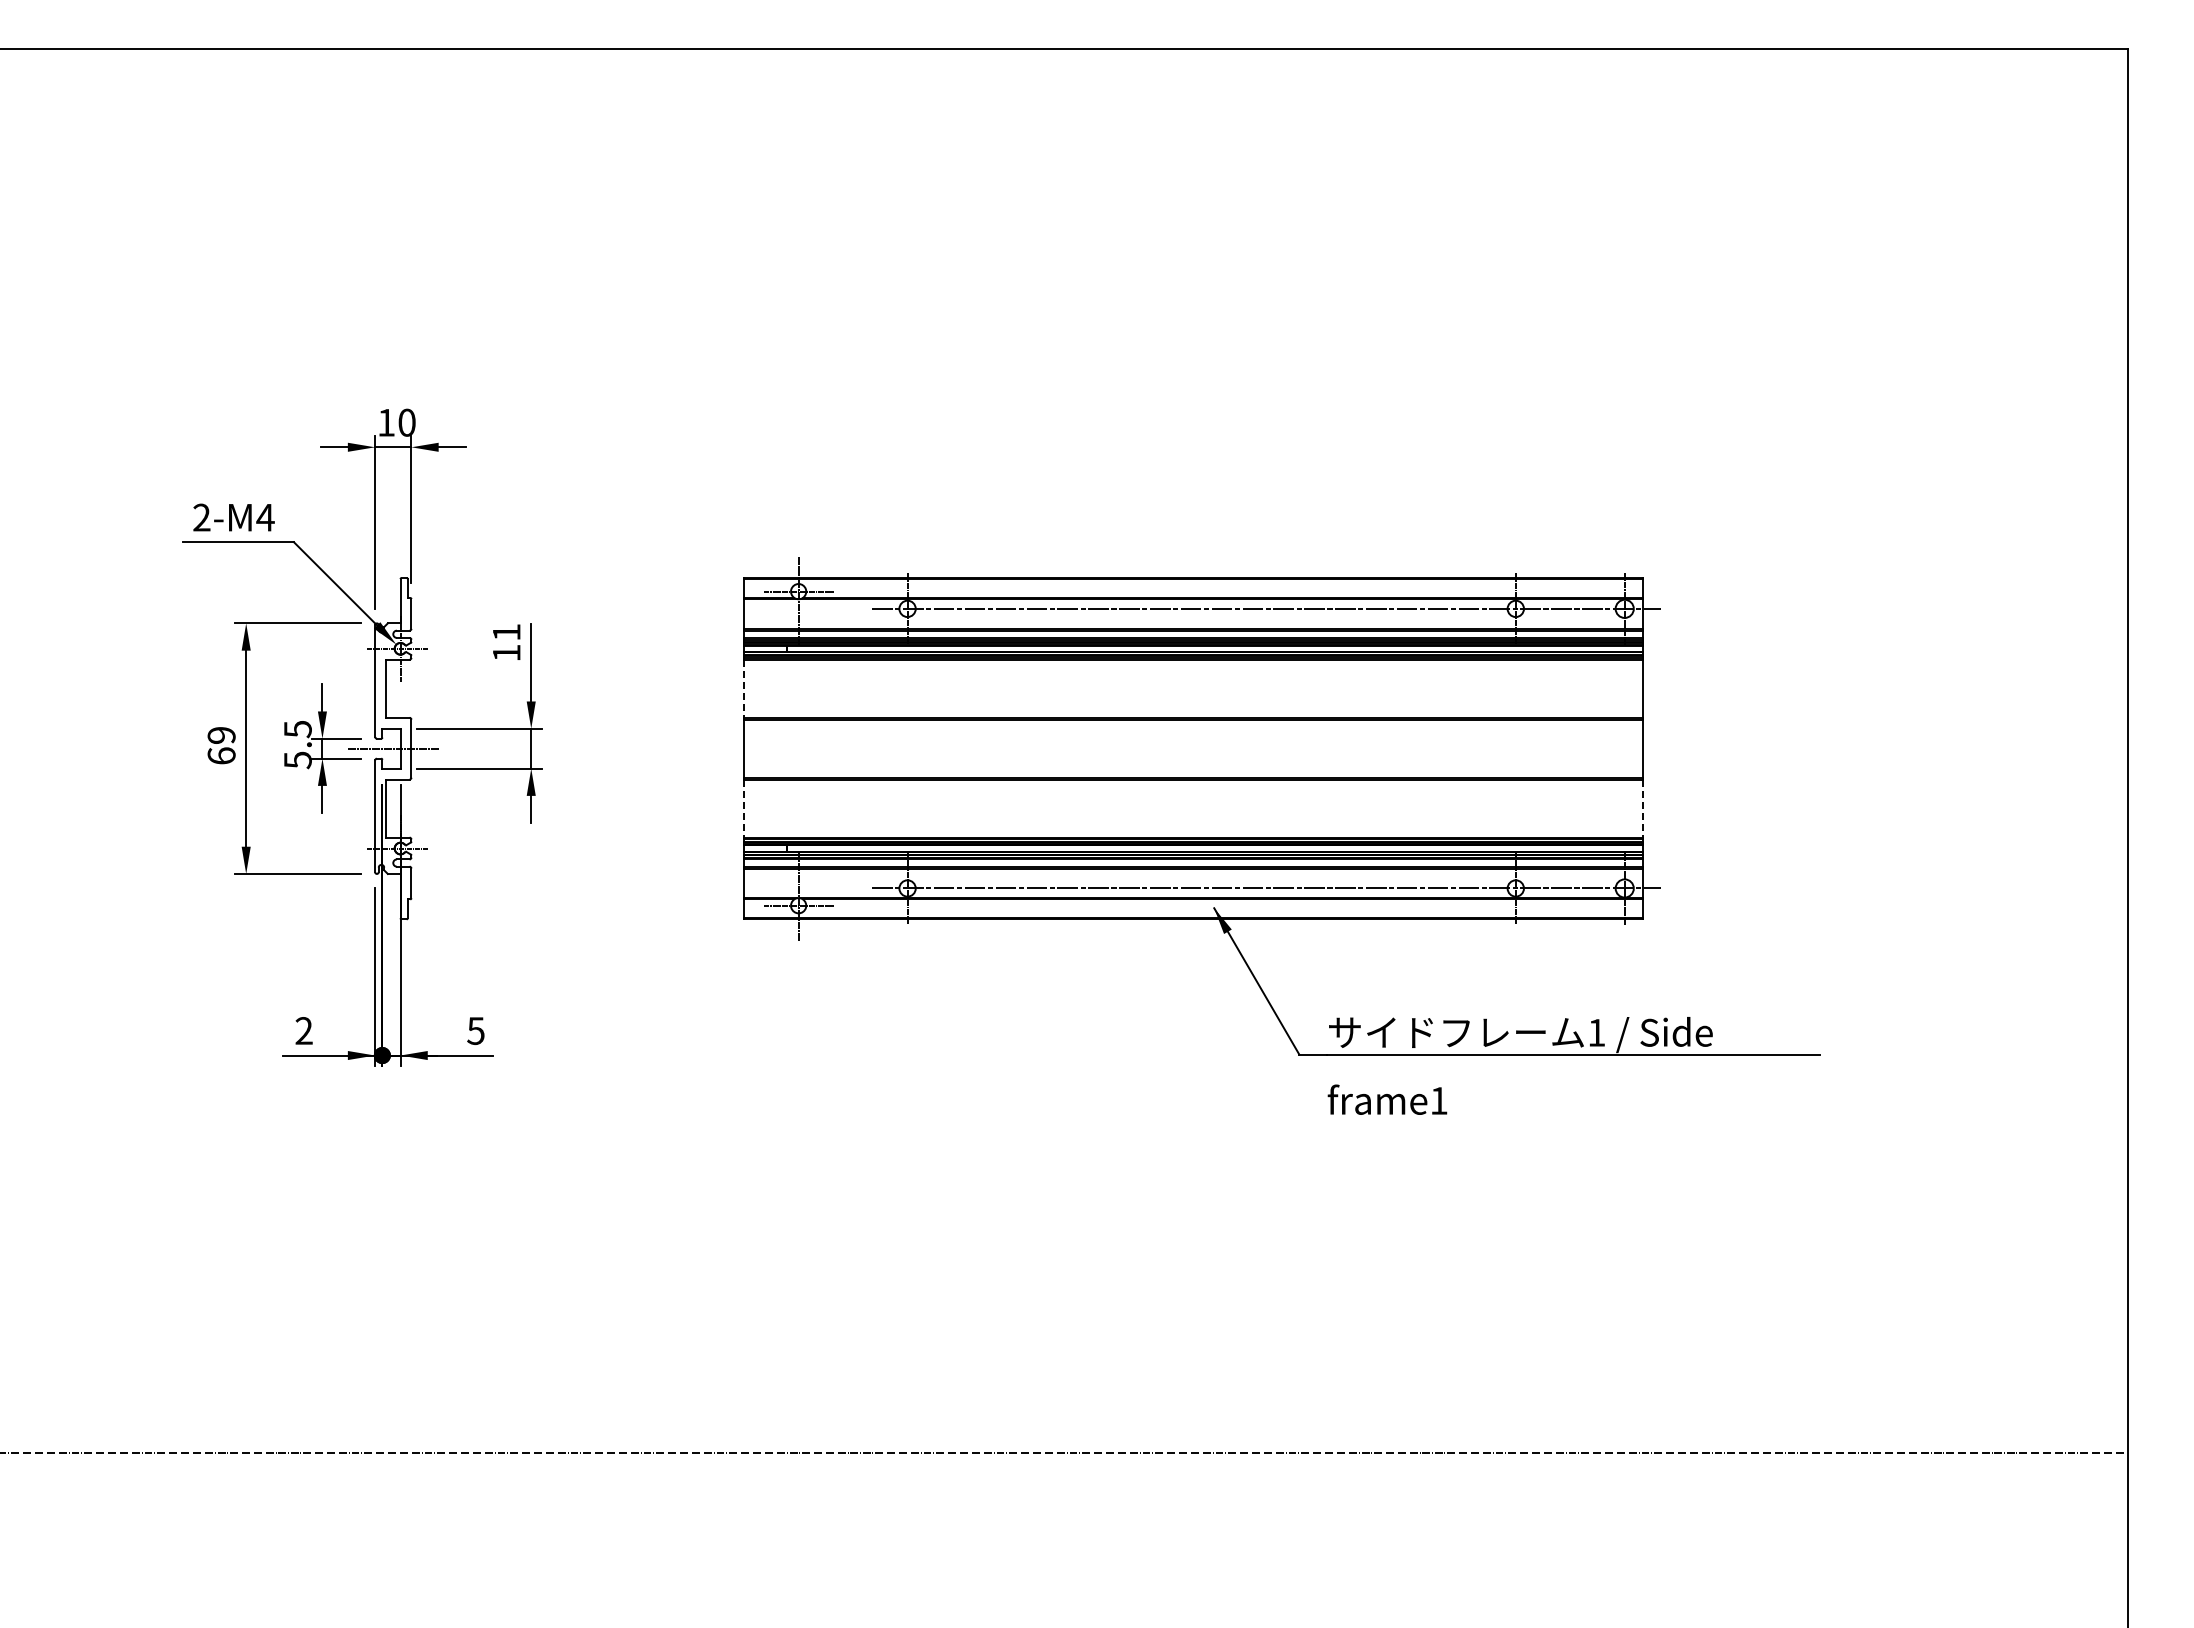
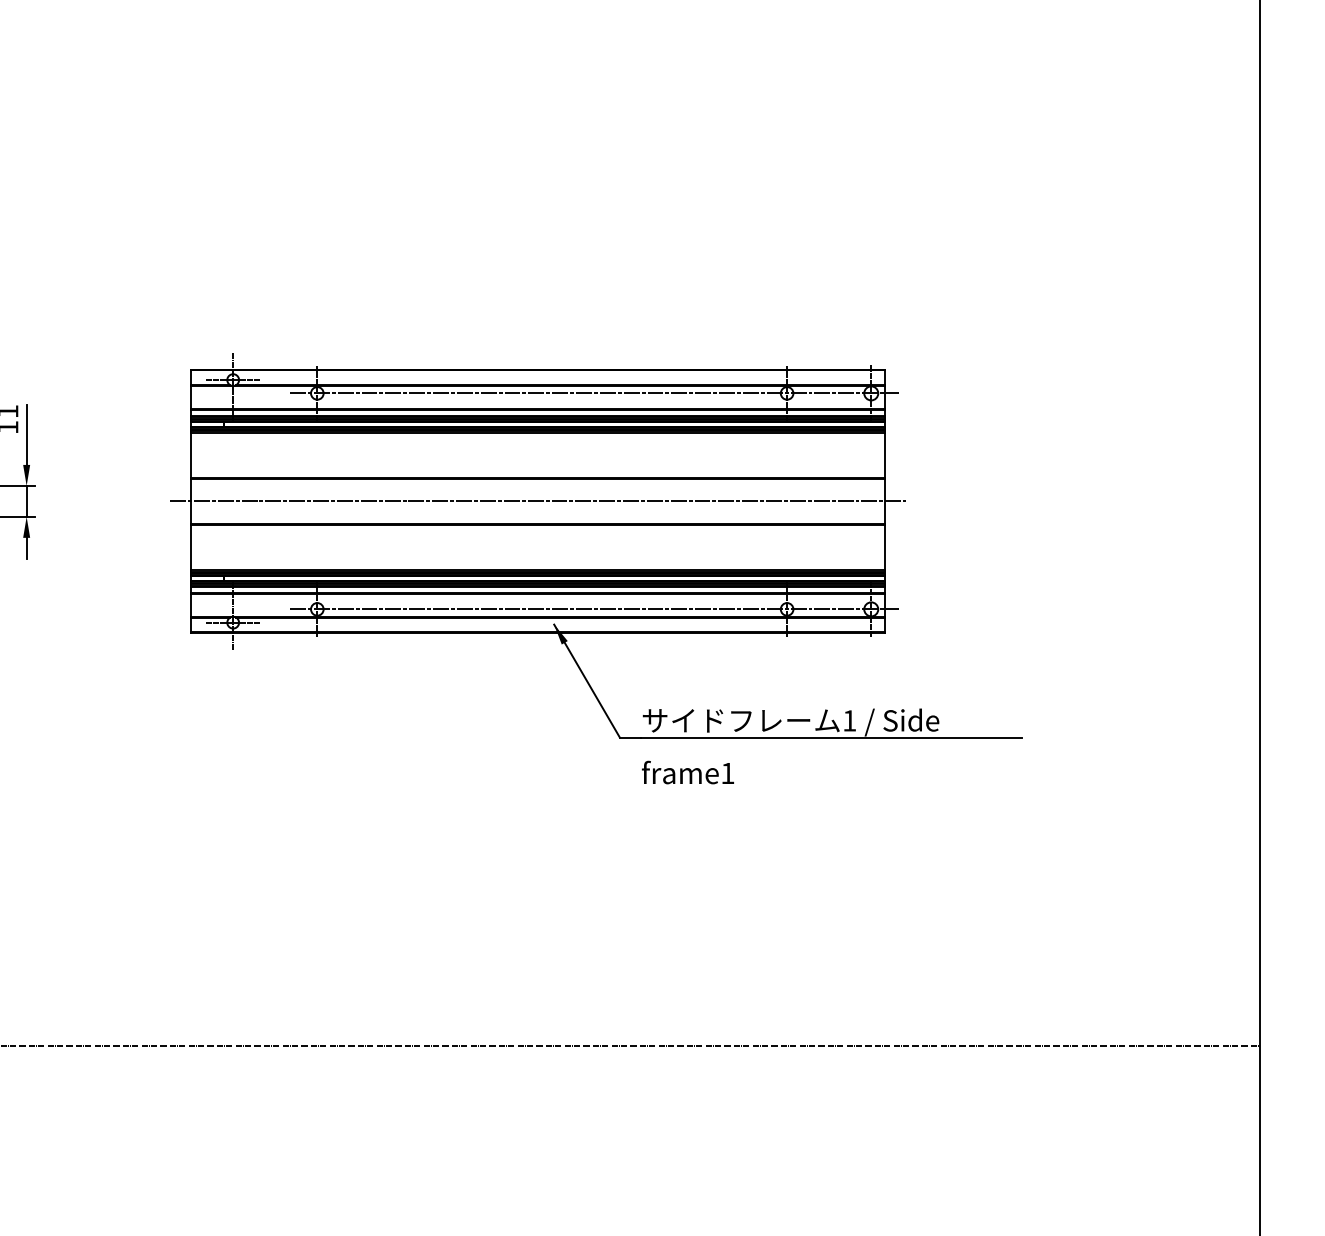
line: (744, 689) -> (191, 455), dashed -> solid
line: (1193, 748) -> (538, 501), added
line: (744, 809) -> (191, 548), dashed -> solid
line: (1642, 809) -> (884, 548), dashed -> solid

